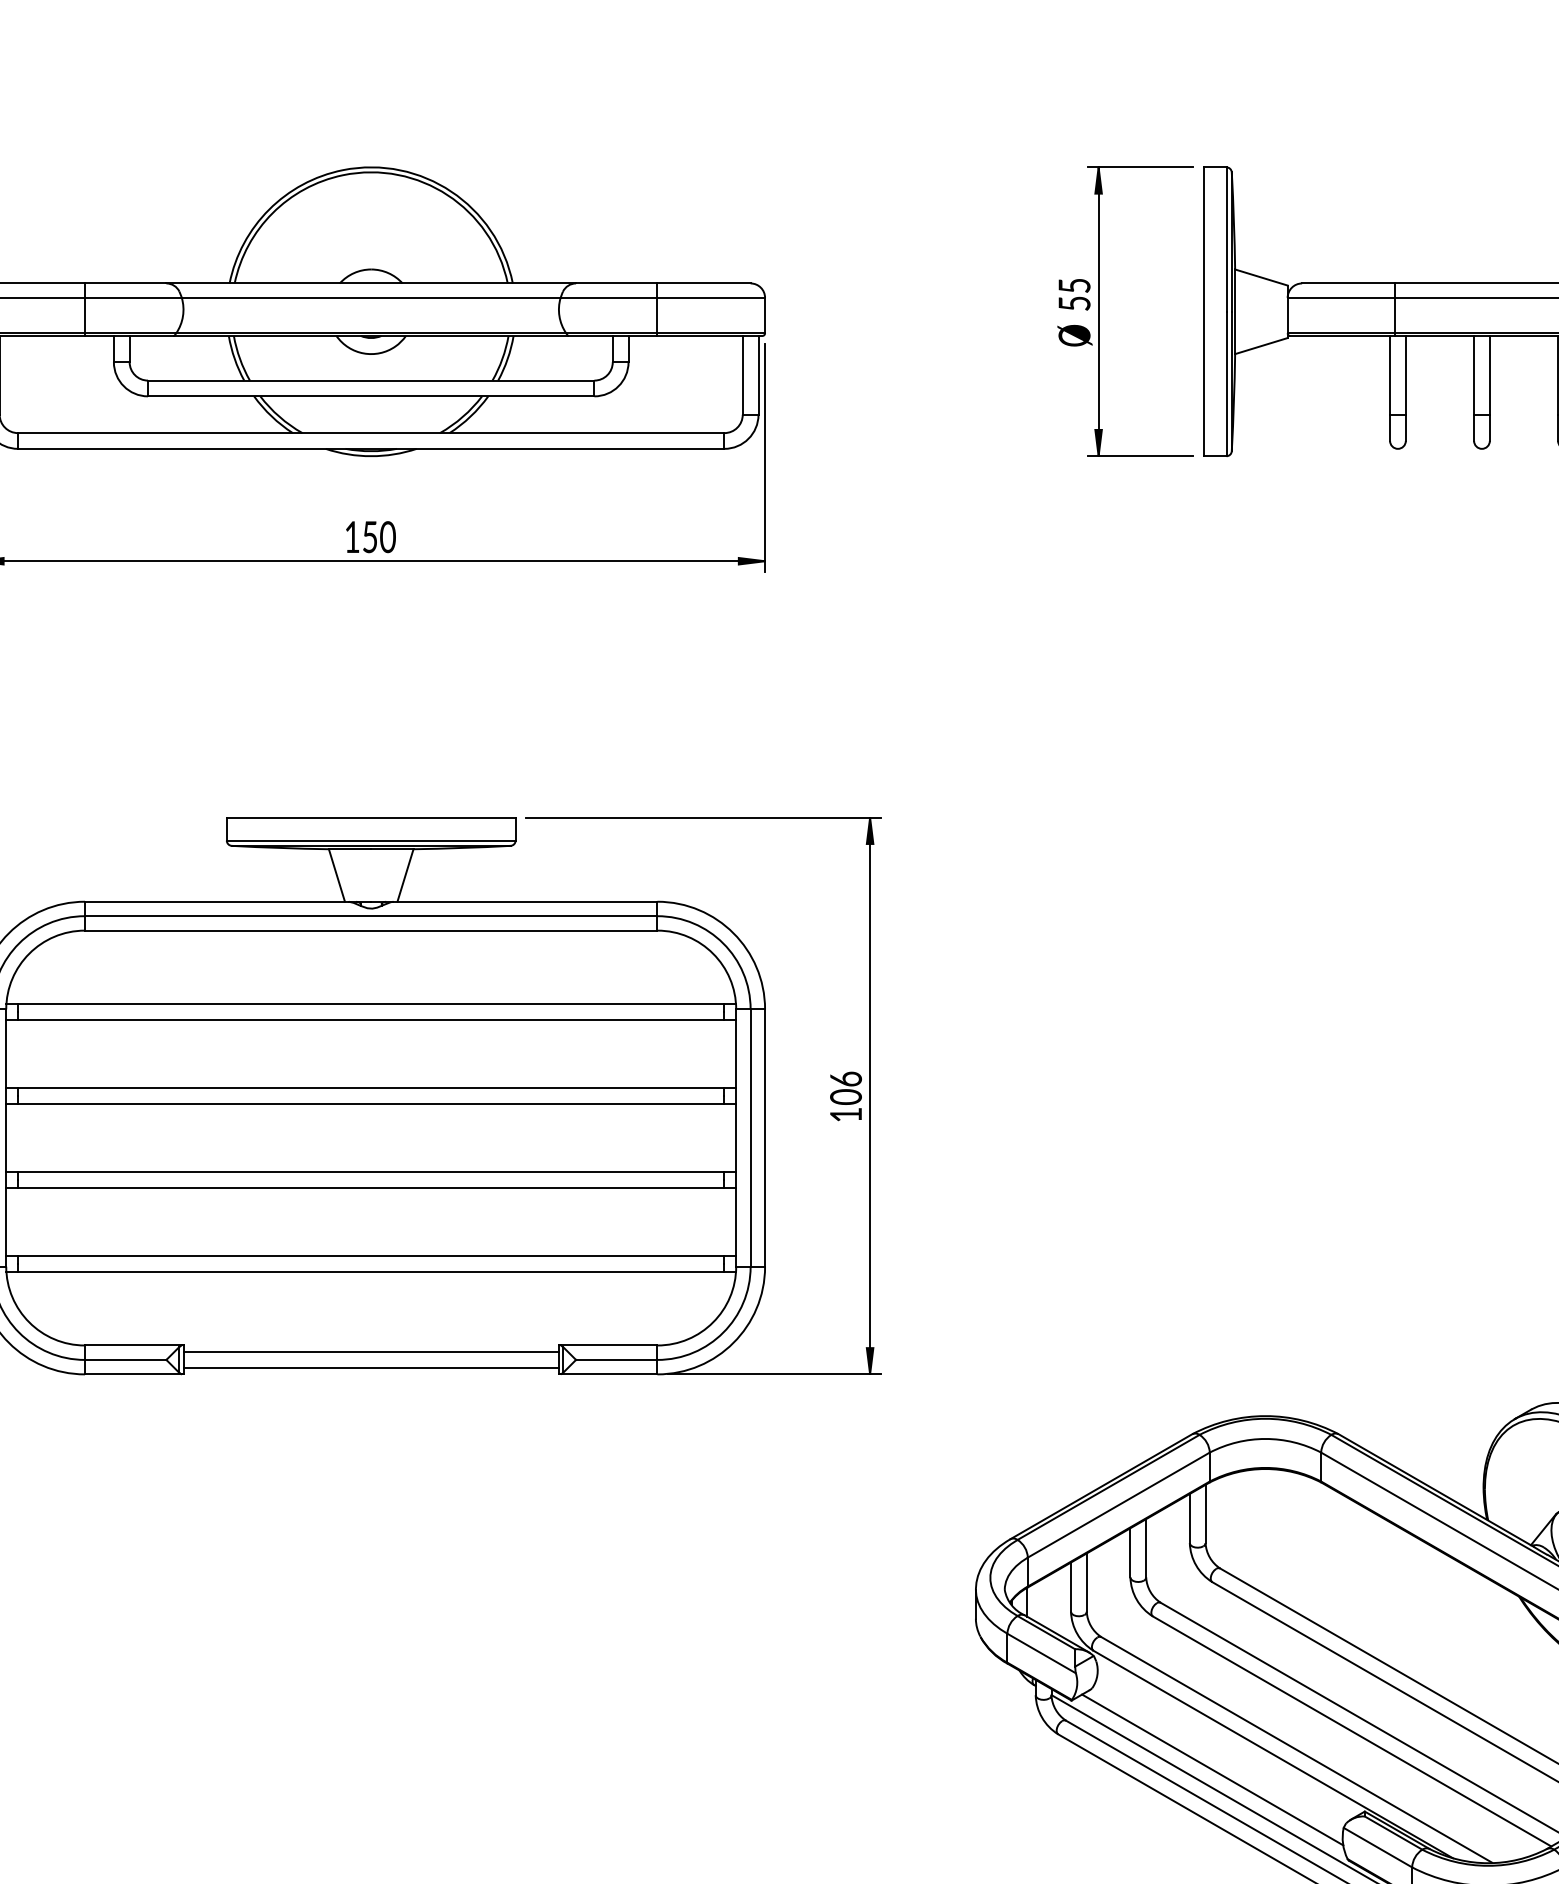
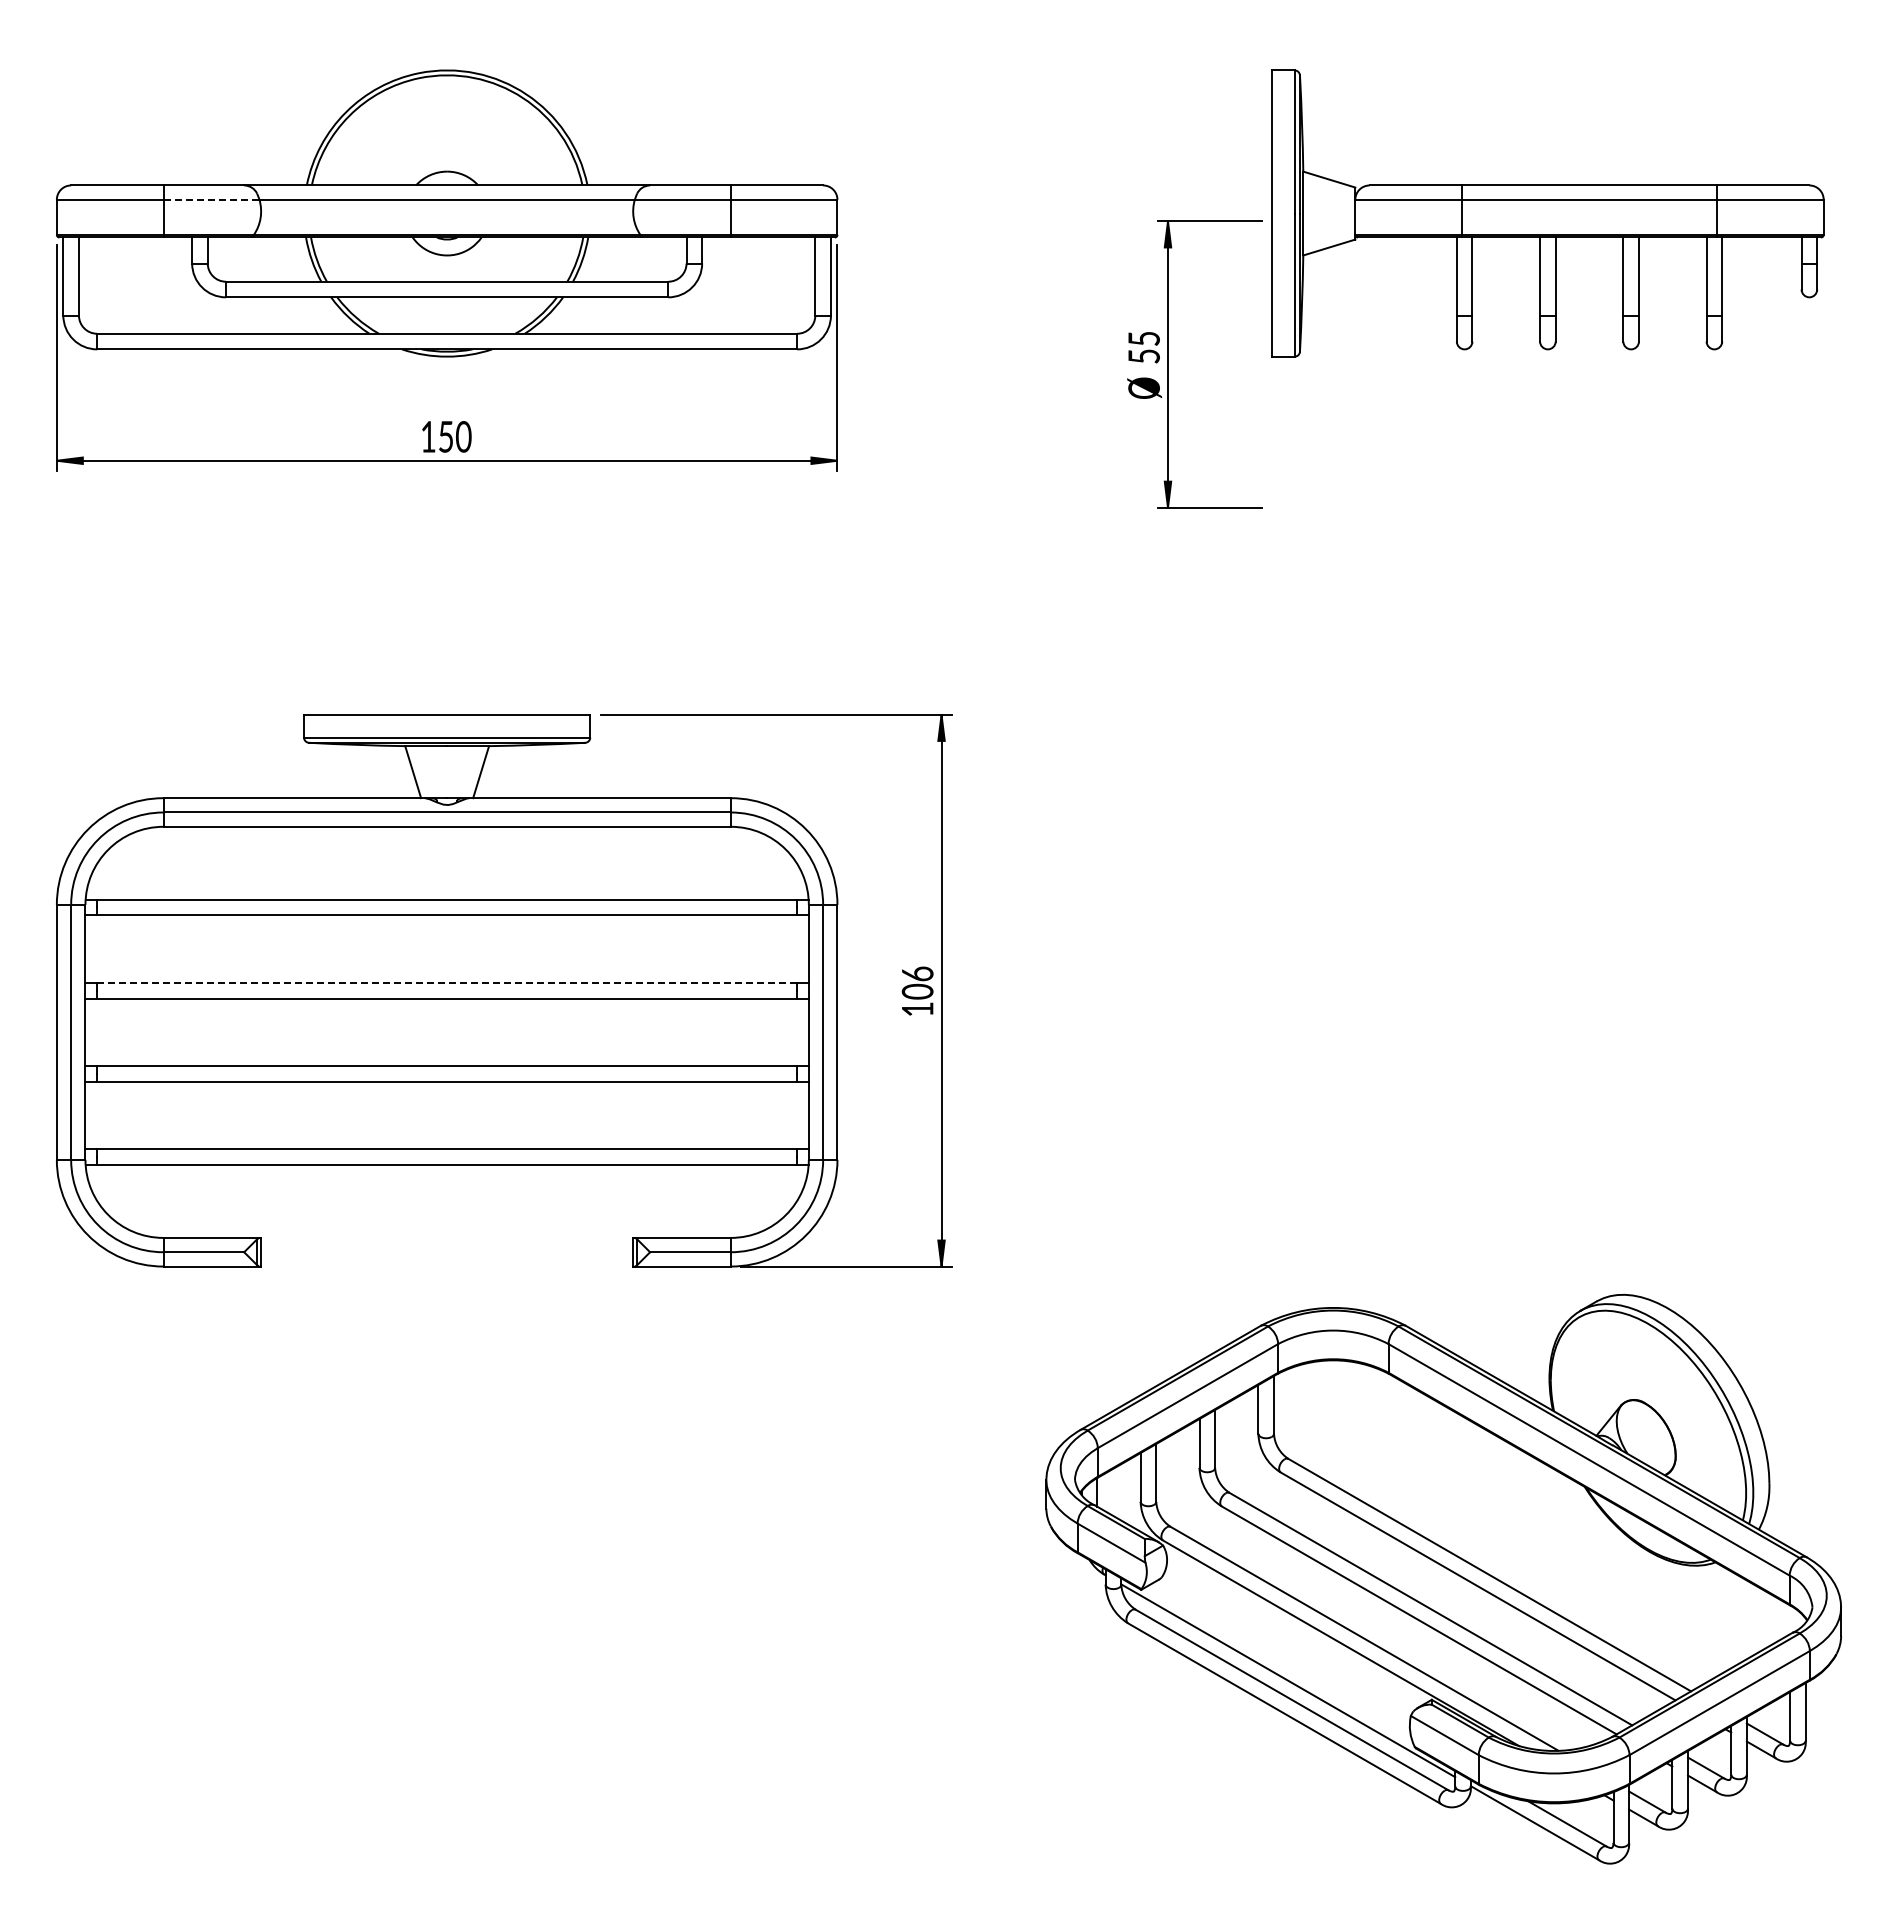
line: (133, 297) -> (211, 199), solid -> dashed
part: (1099, 311) -> (1168, 364), moved
line: (371, 1087) -> (447, 982), solid -> dashed
line: (371, 1352) -> (447, 1244), removed
line: (371, 1368) -> (447, 1260), removed
line: (1212, 1769) -> (1280, 1658), removed

